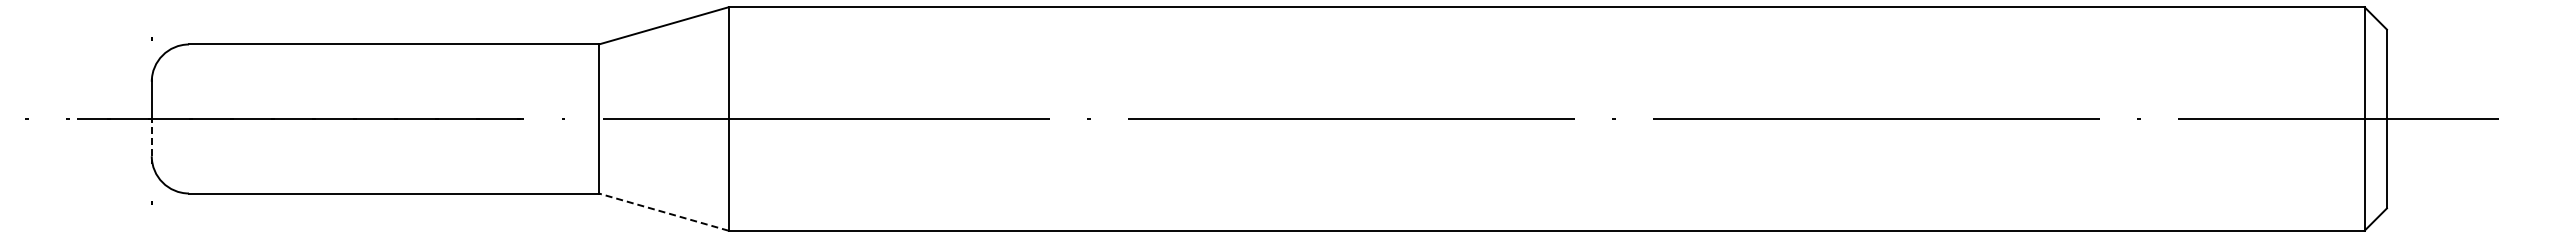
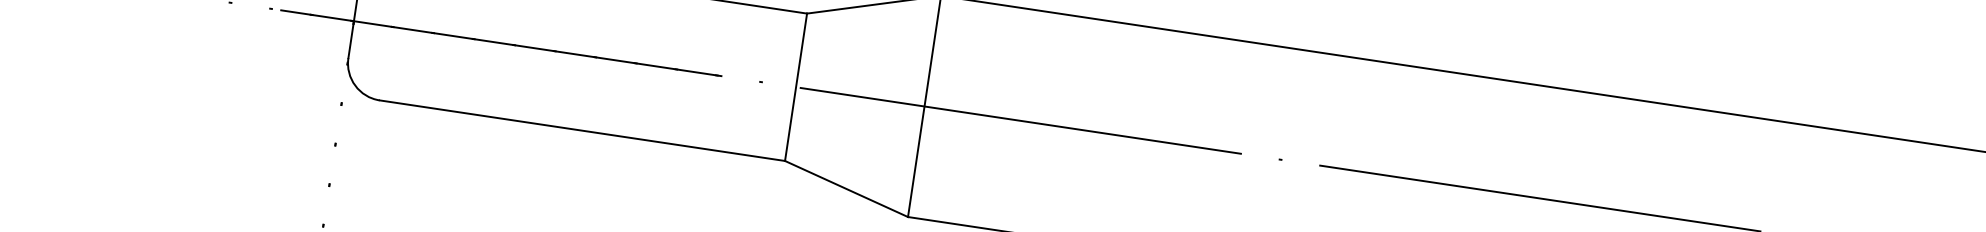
line: (151, 137) -> (350, 39), dashed -> solid
line: (663, 212) -> (846, 189), dashed -> solid

